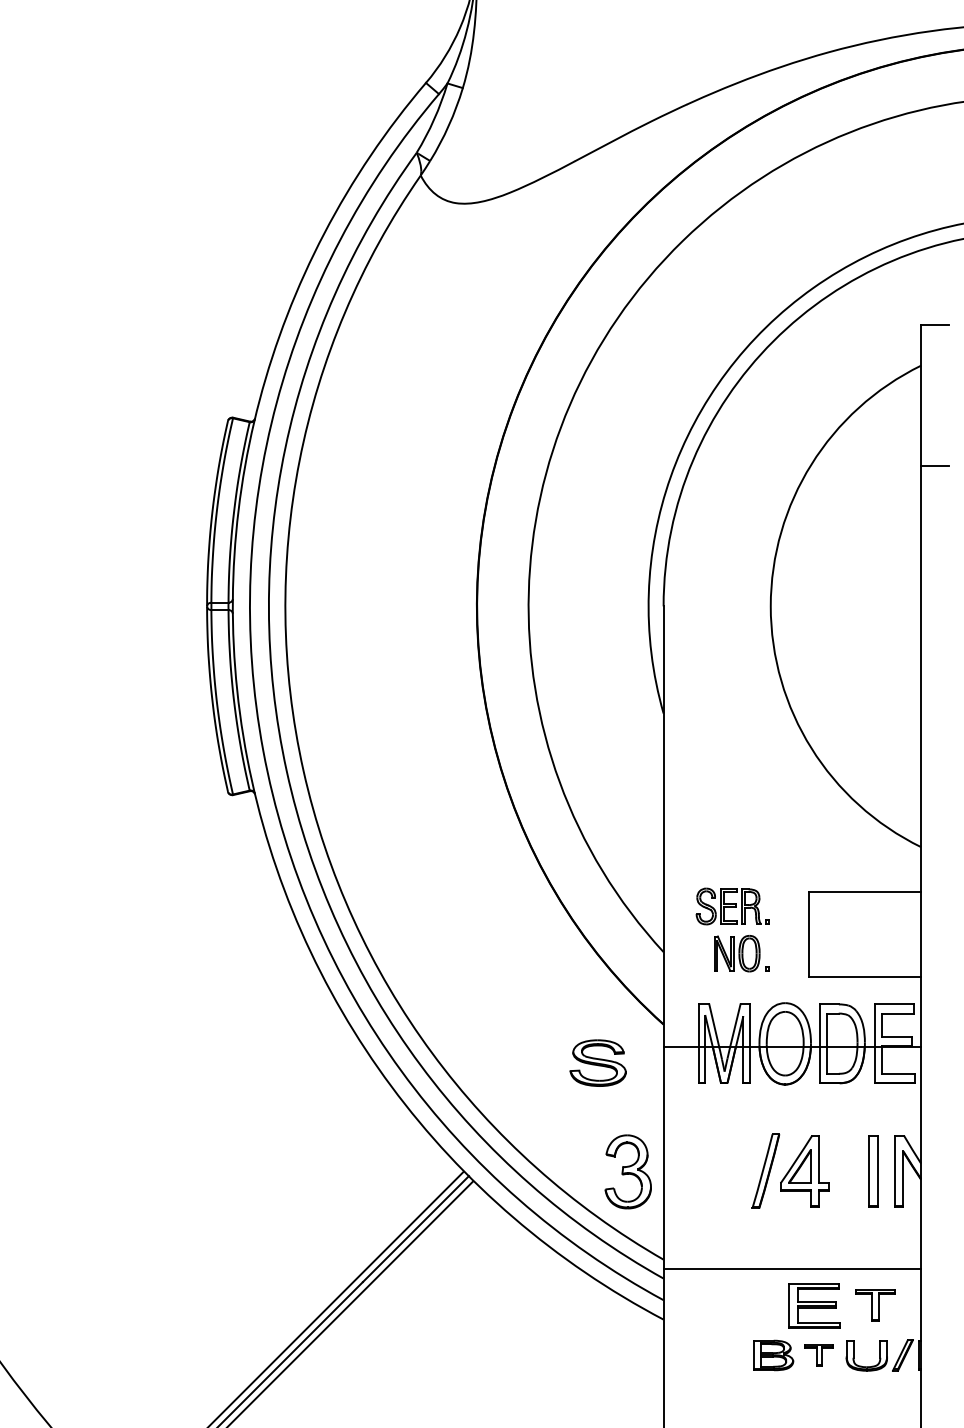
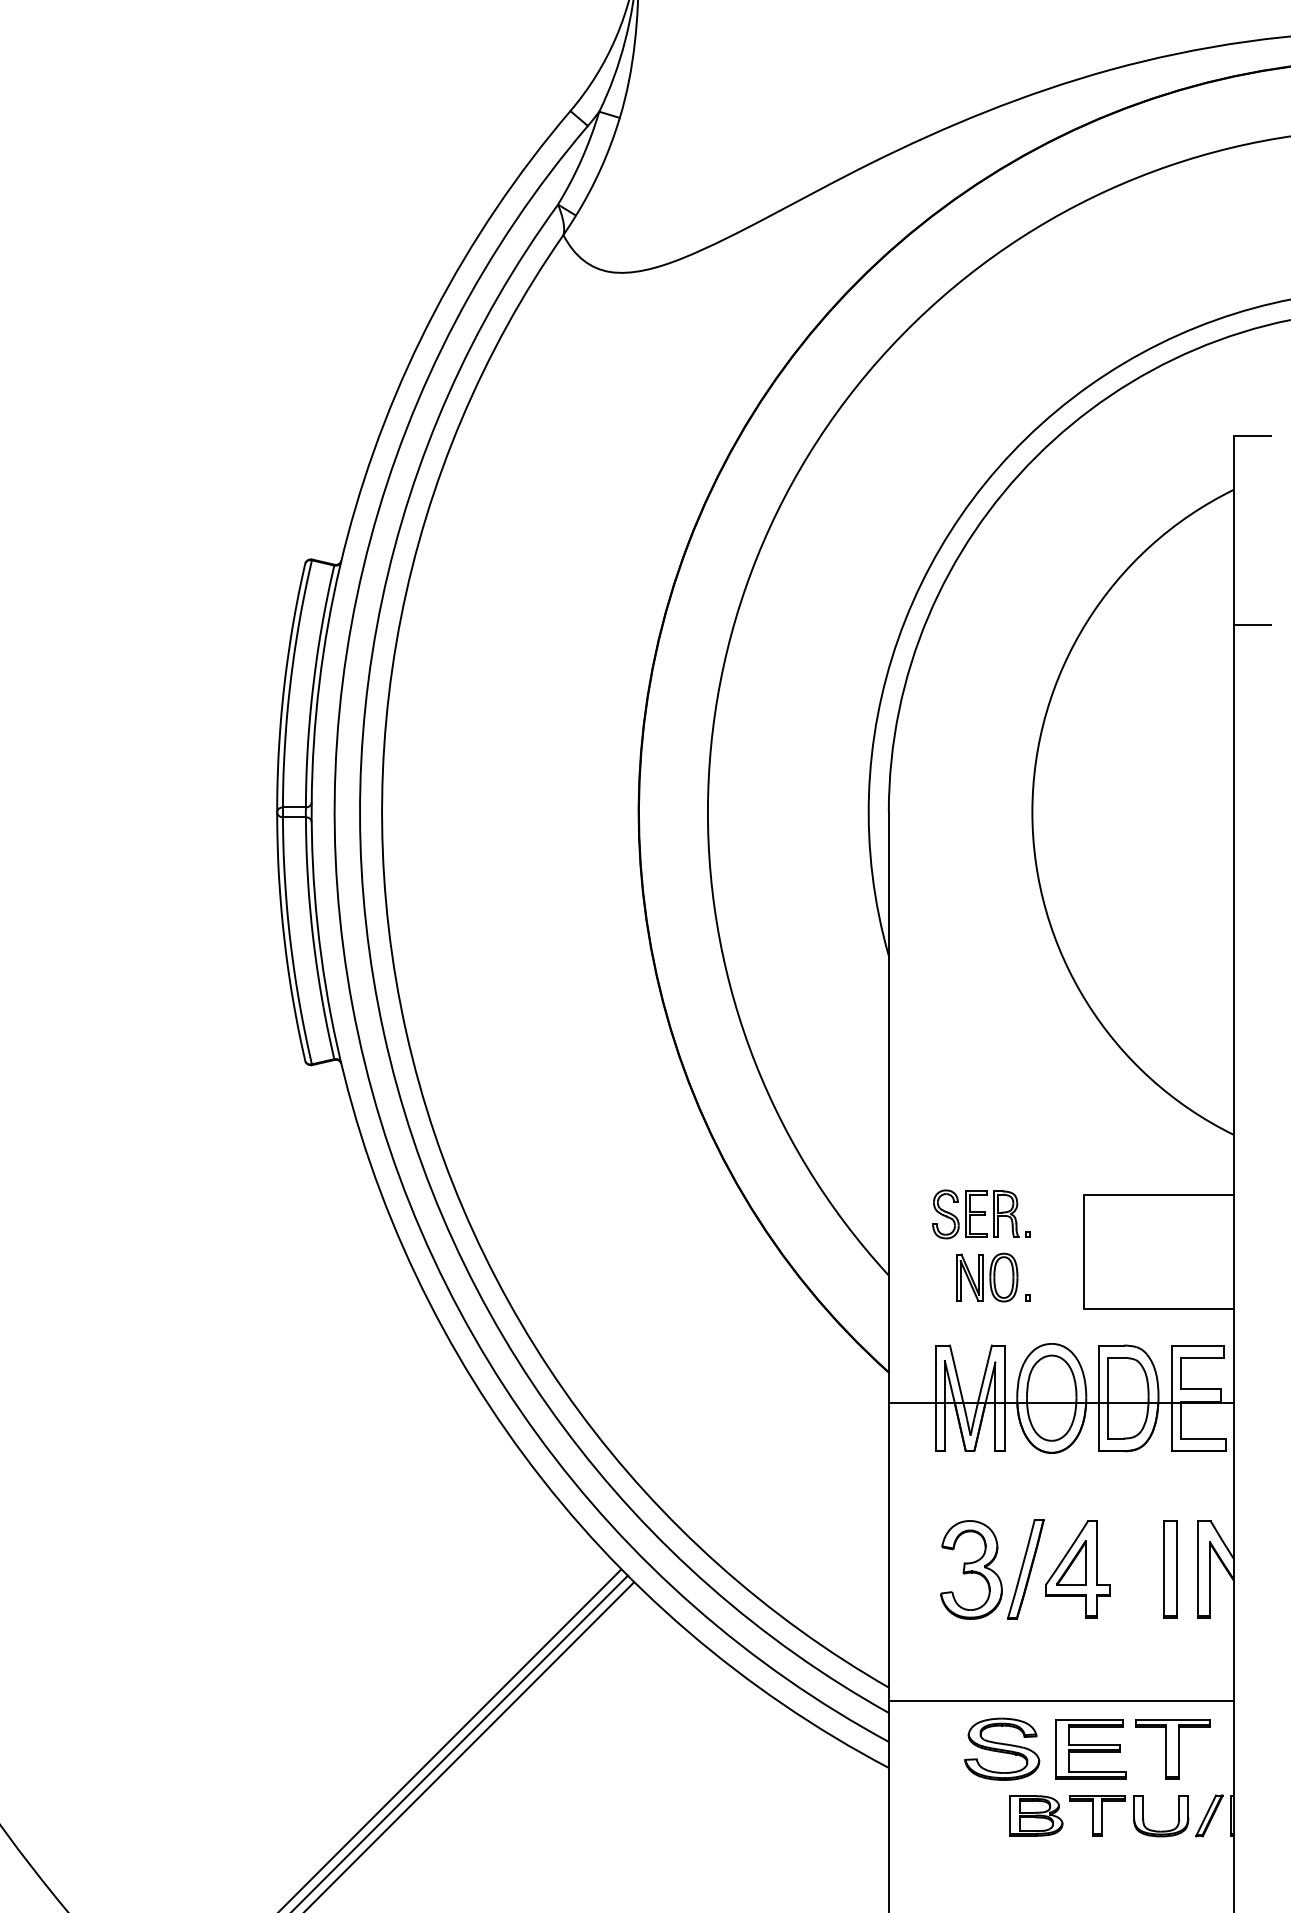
part: (598, 1062) -> (1002, 1748), moved
part: (628, 1171) -> (971, 1569), moved
part: (875, 1305) -> (1172, 1749), size x1.43
part: (819, 1355) -> (1097, 1815), size x1.43

